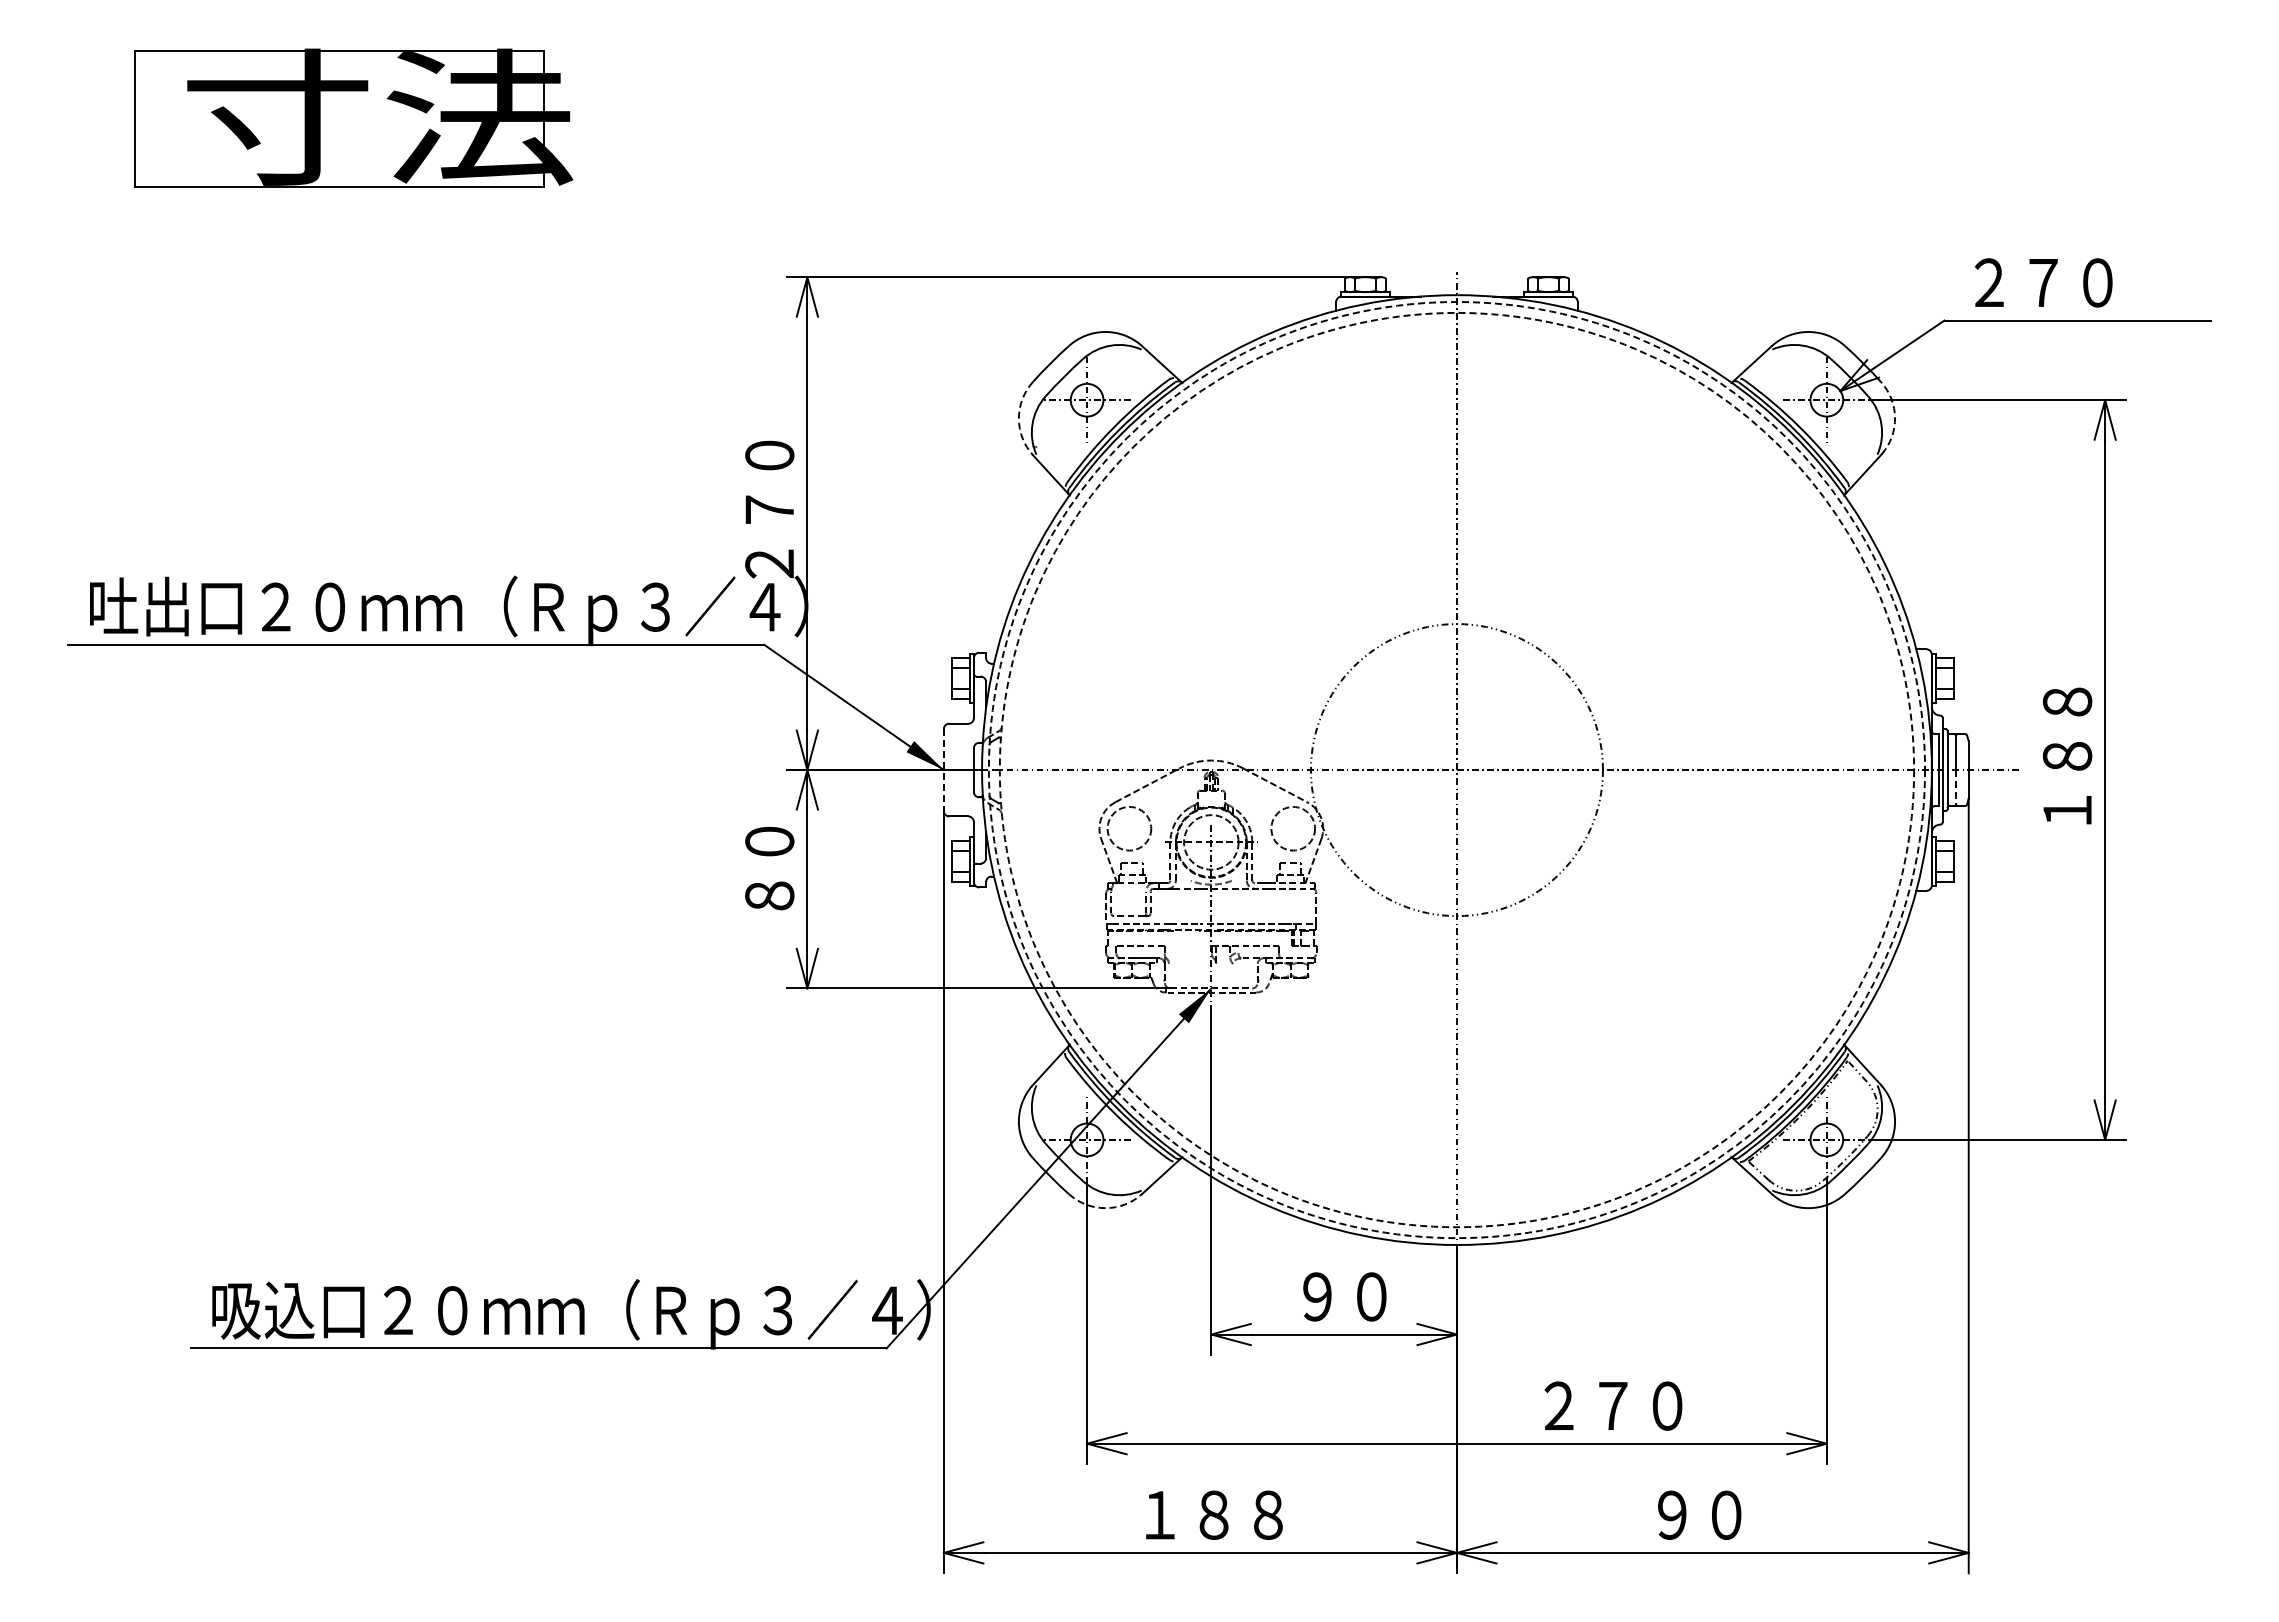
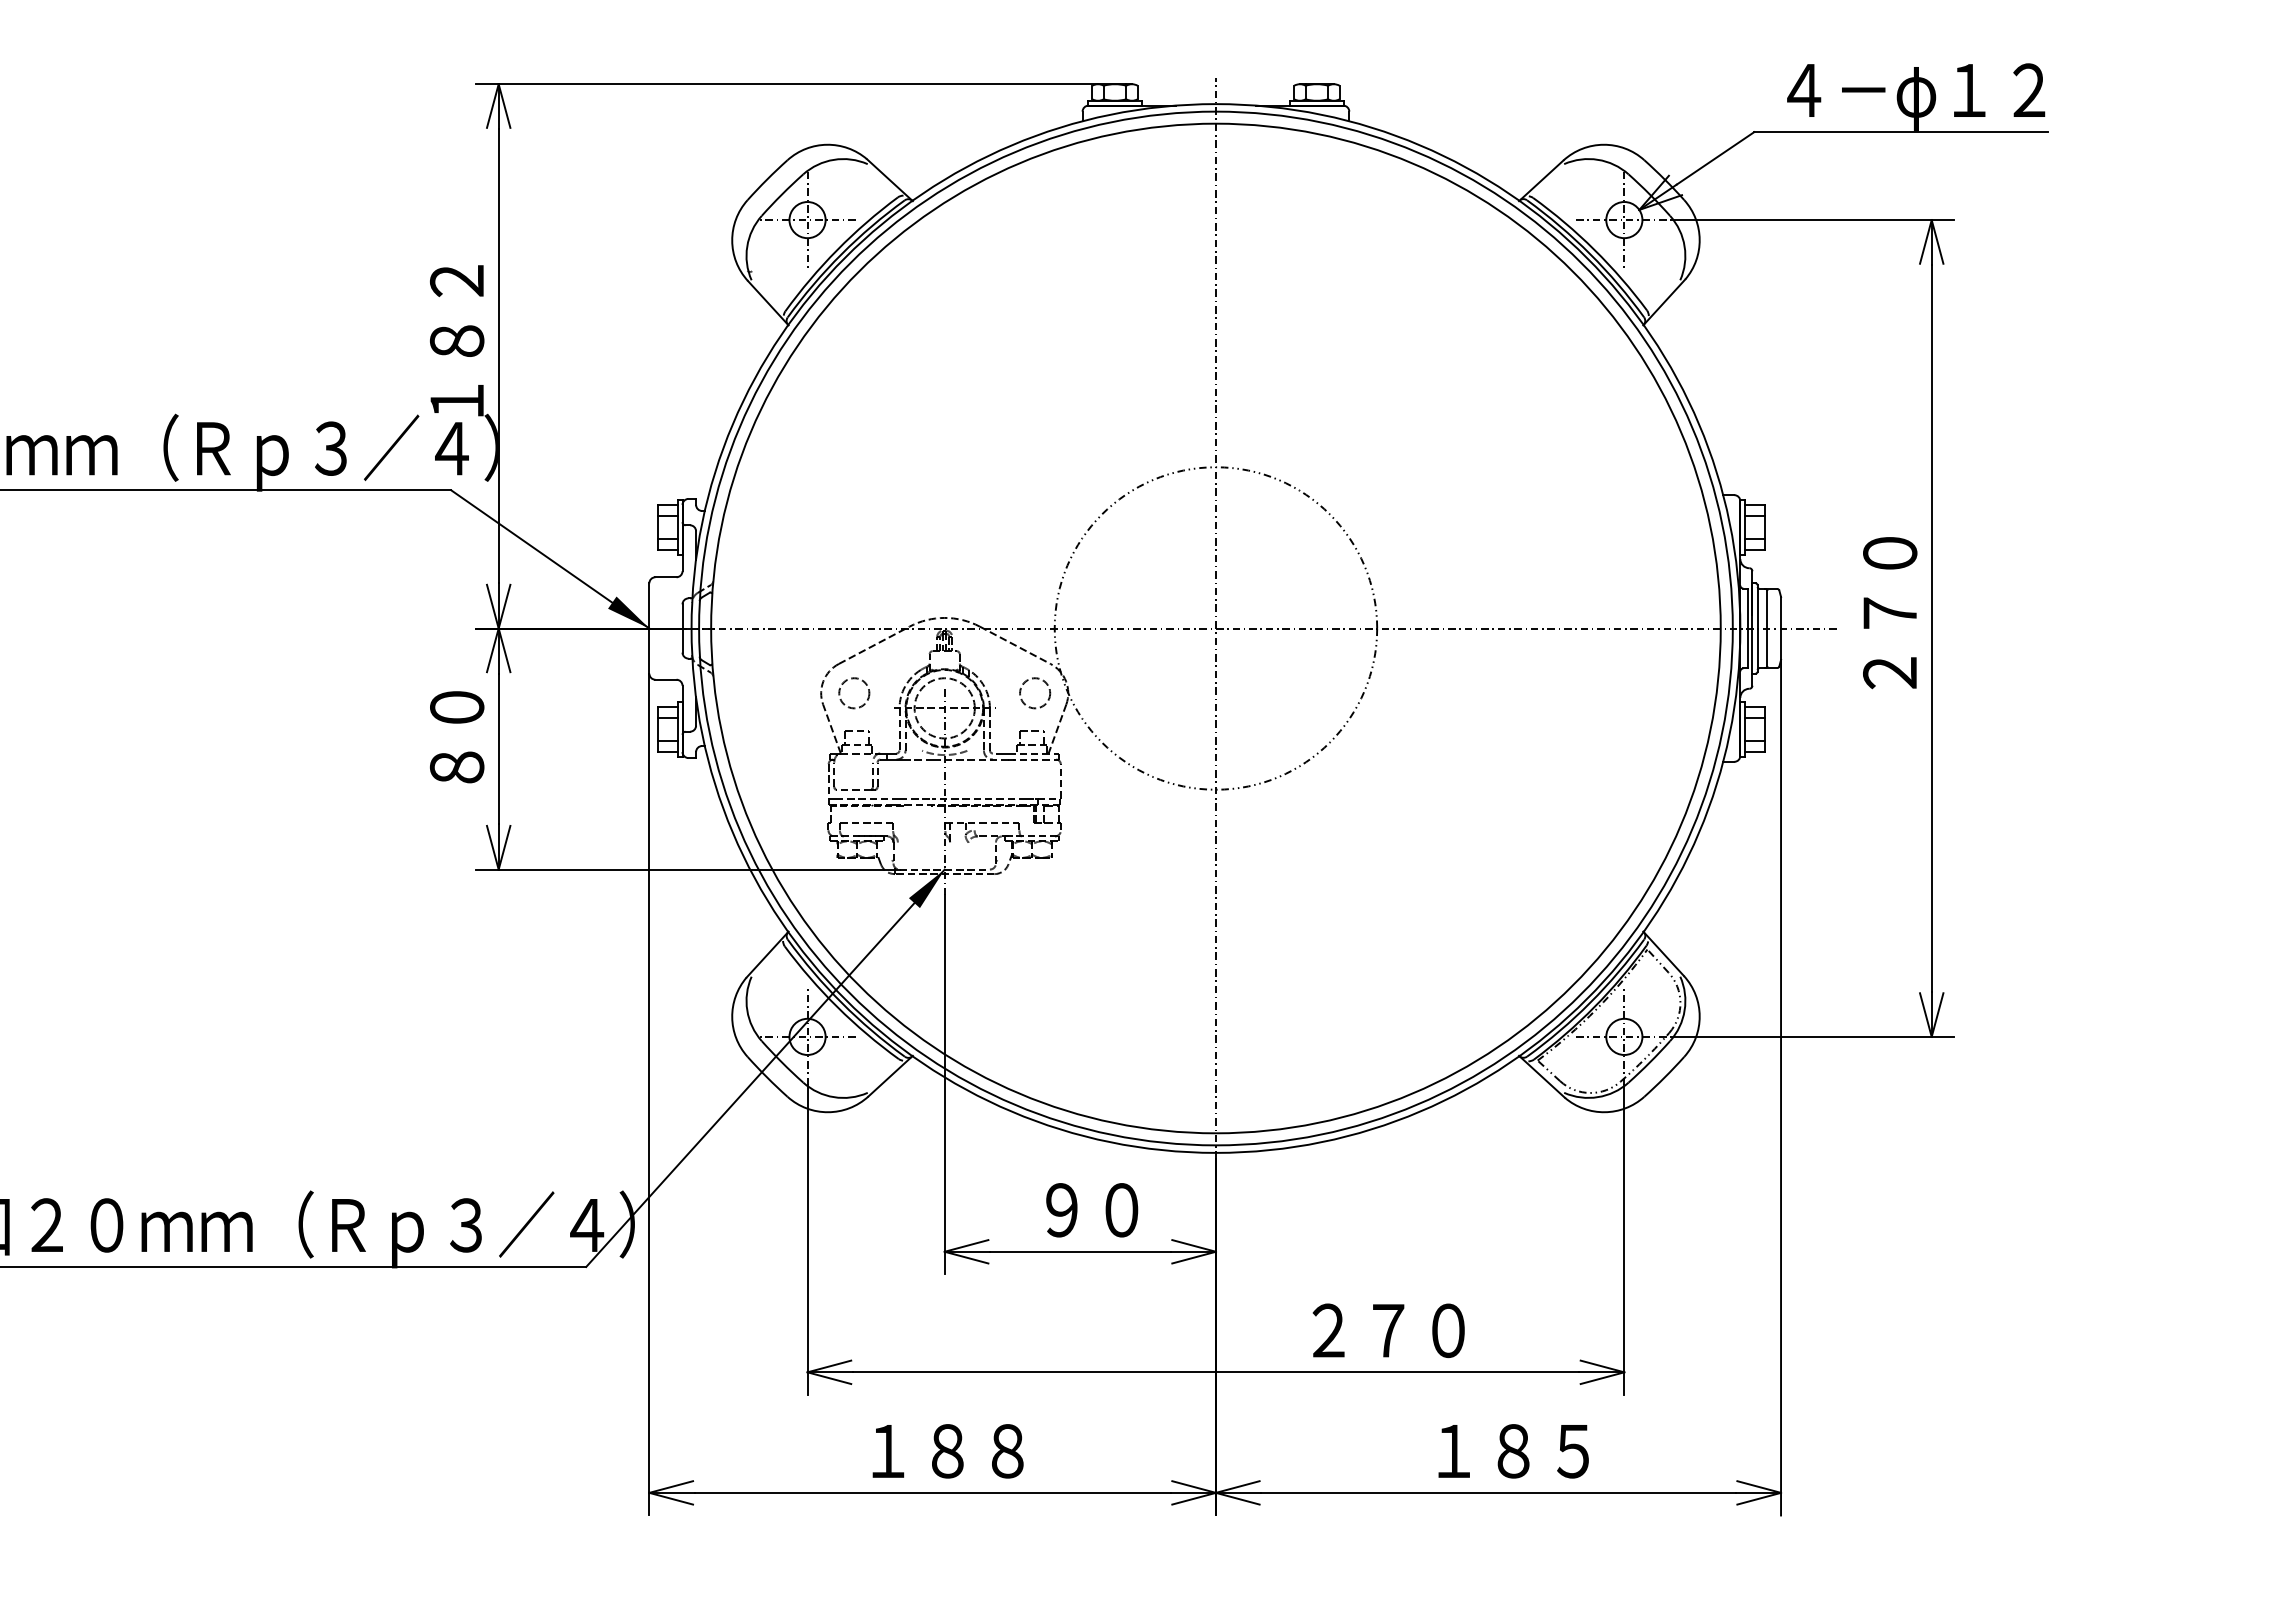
text: (2090, 288) -> (1915, 96), ２７０ -> ４－φ１２
arc: (1895, 417) -> (1700, 239), dashed -> solid
arc: (1018, 418) -> (731, 240), dashed -> solid
text: (769, 509) -> (456, 340), ２７０ -> １８２
text: (2067, 755) -> (1890, 612), １８８ -> ２７０
circle: (1456, 769) -> (1215, 627), dashed -> solid
line: (943, 770) -> (648, 628), dashed -> solid
circle: (1456, 770) -> (1215, 628), dashed -> solid
line: (1956, 787) -> (1767, 647), dashed -> solid
circle: (1129, 828) -> (854, 693), size x0.62
circle: (1292, 828) -> (1034, 693), size x0.62
arc: (1105, 1208) -> (827, 1112), dashed -> solid
text: (1726, 1514) -> (1513, 1450), ９０ -> １８５

